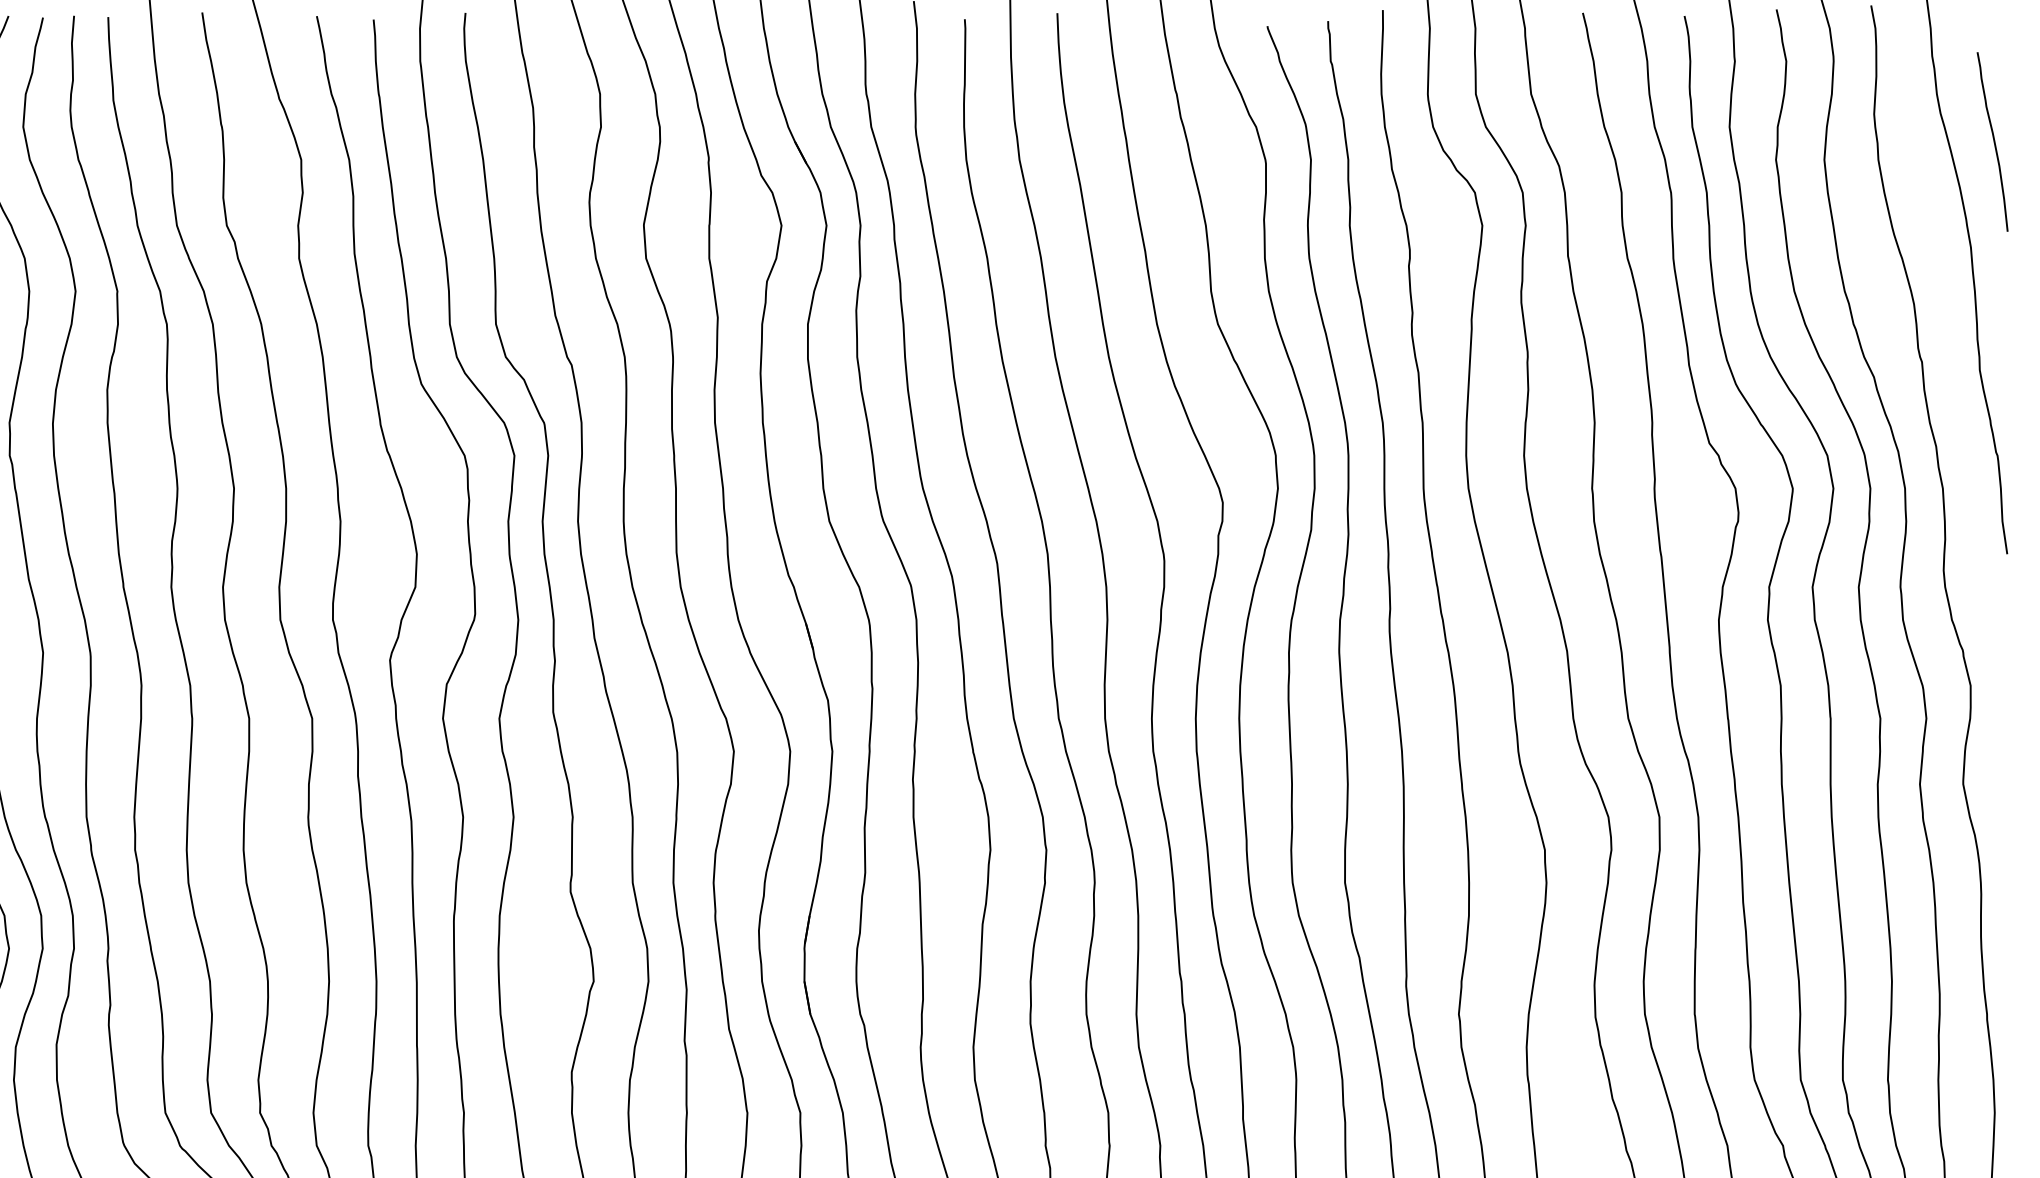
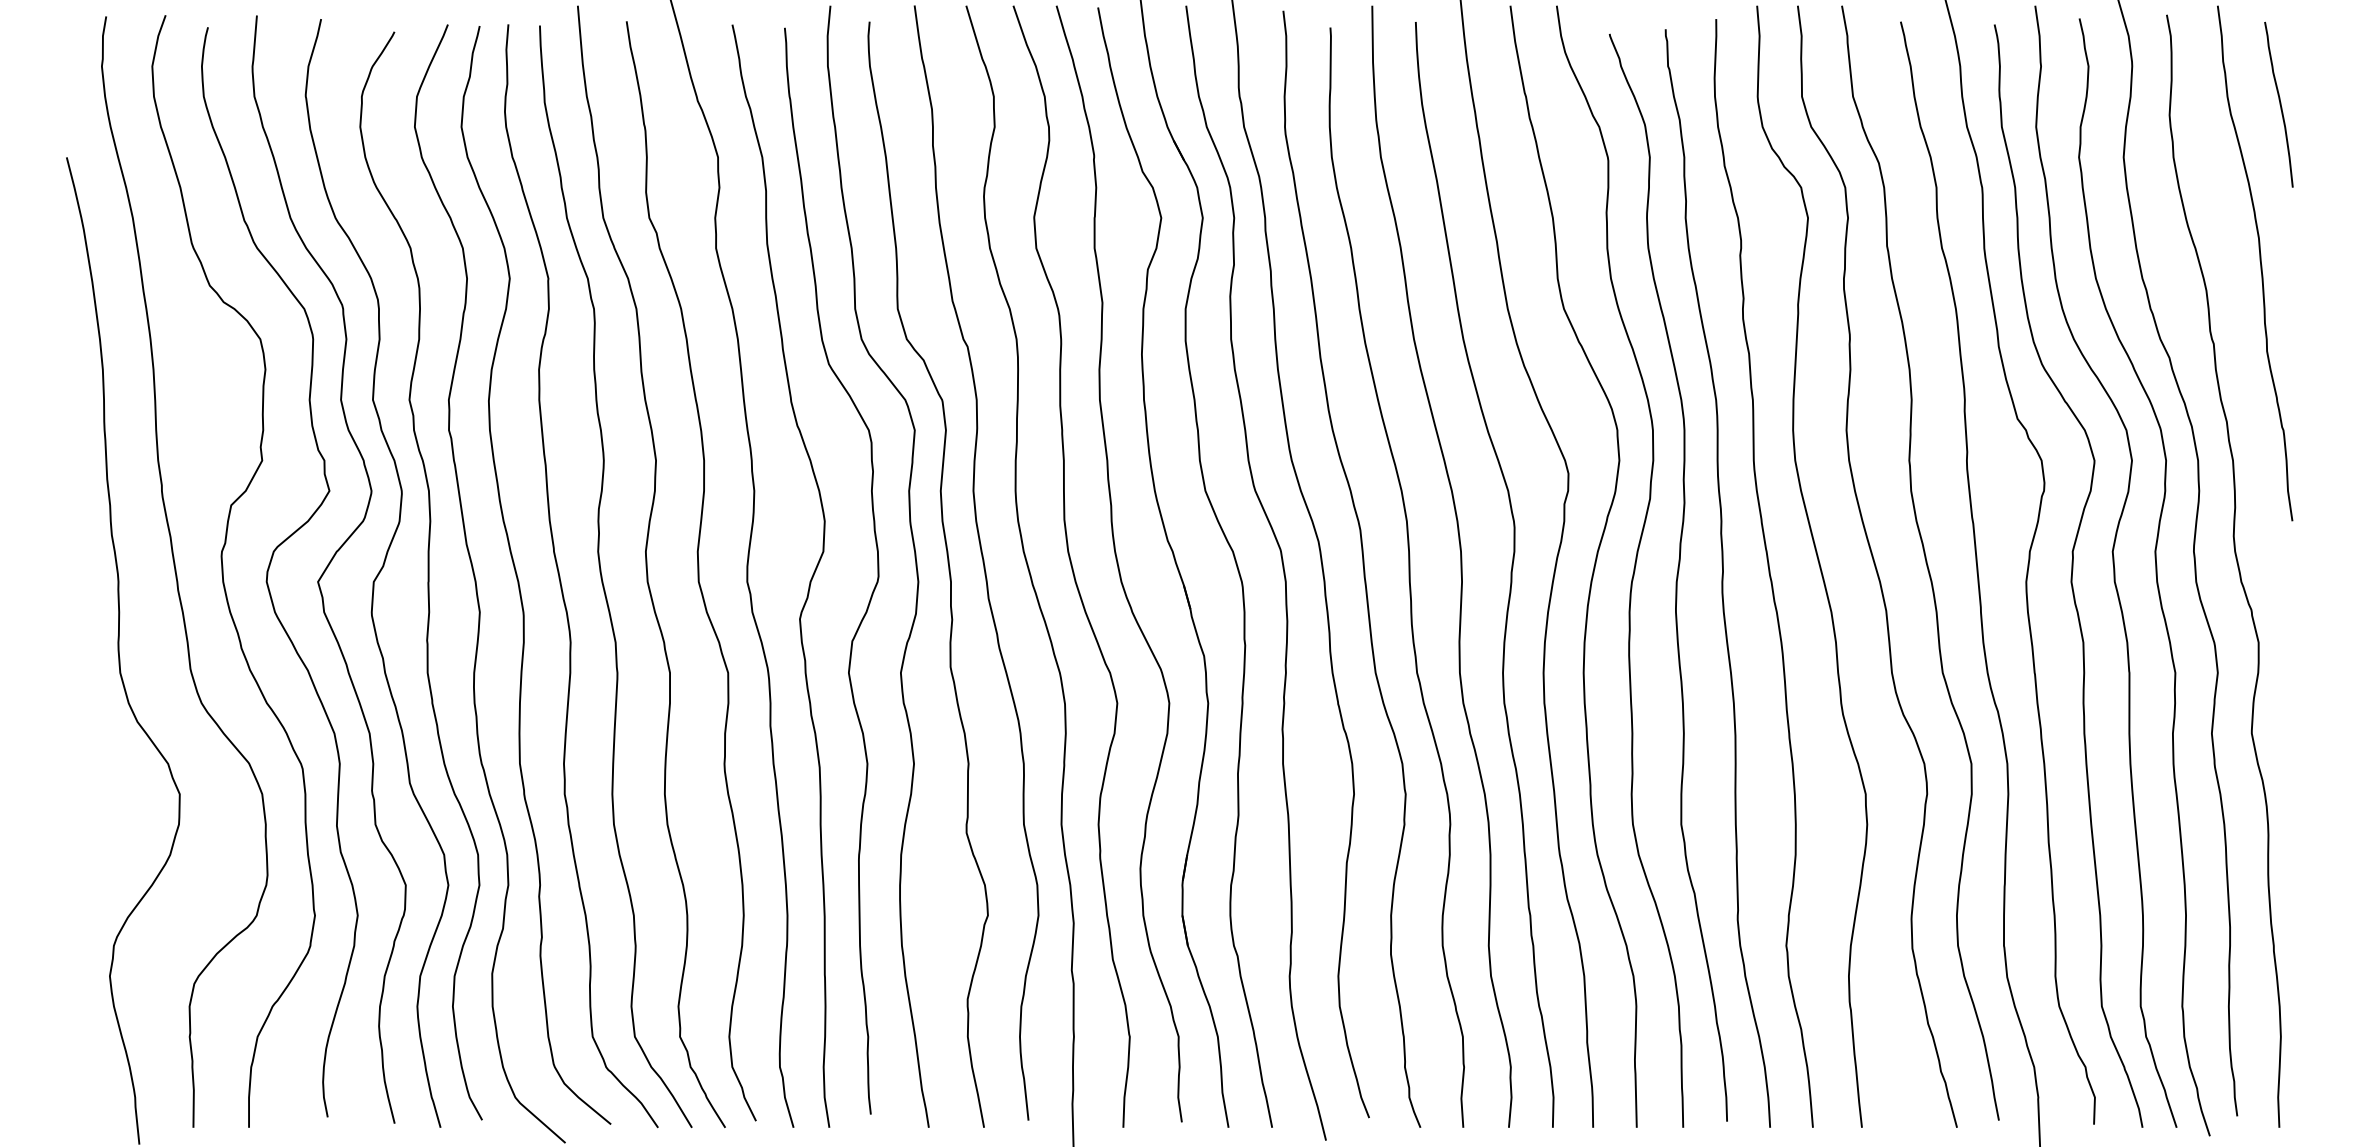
curve: (1993, 141) -> (2279, 104), moved

